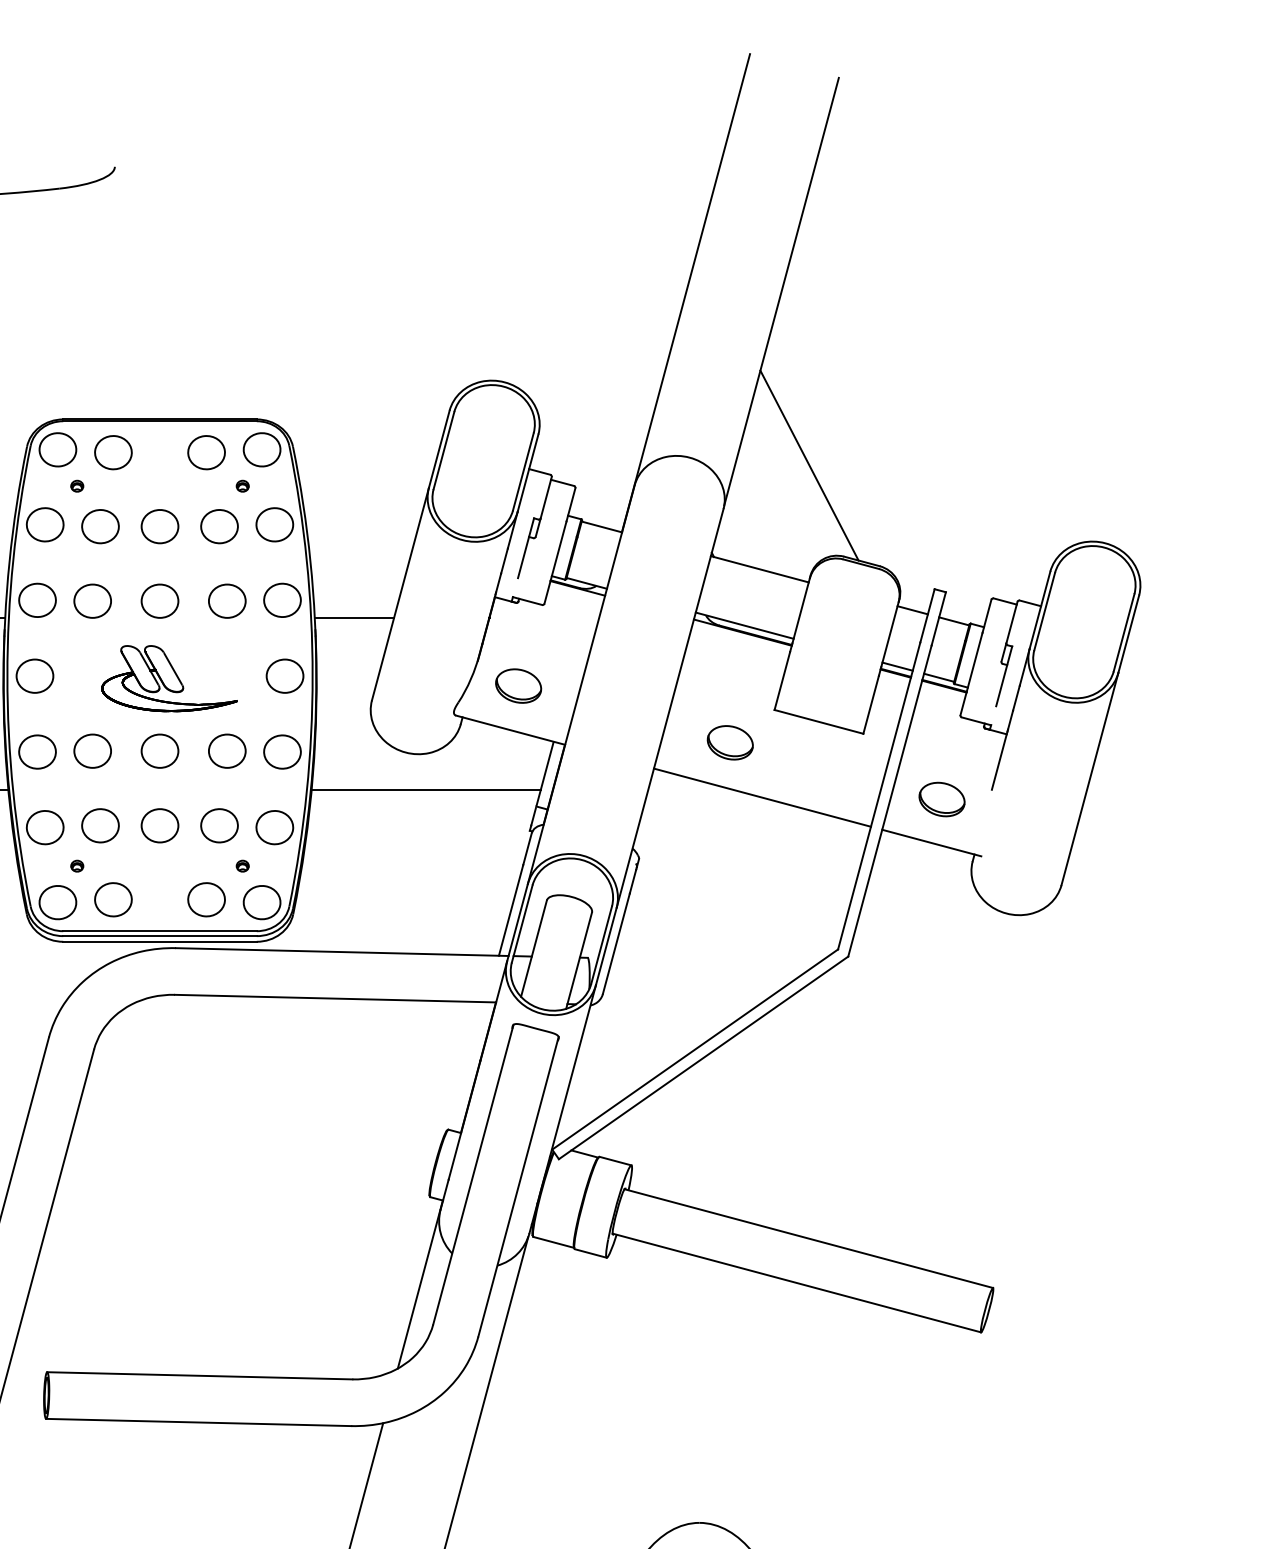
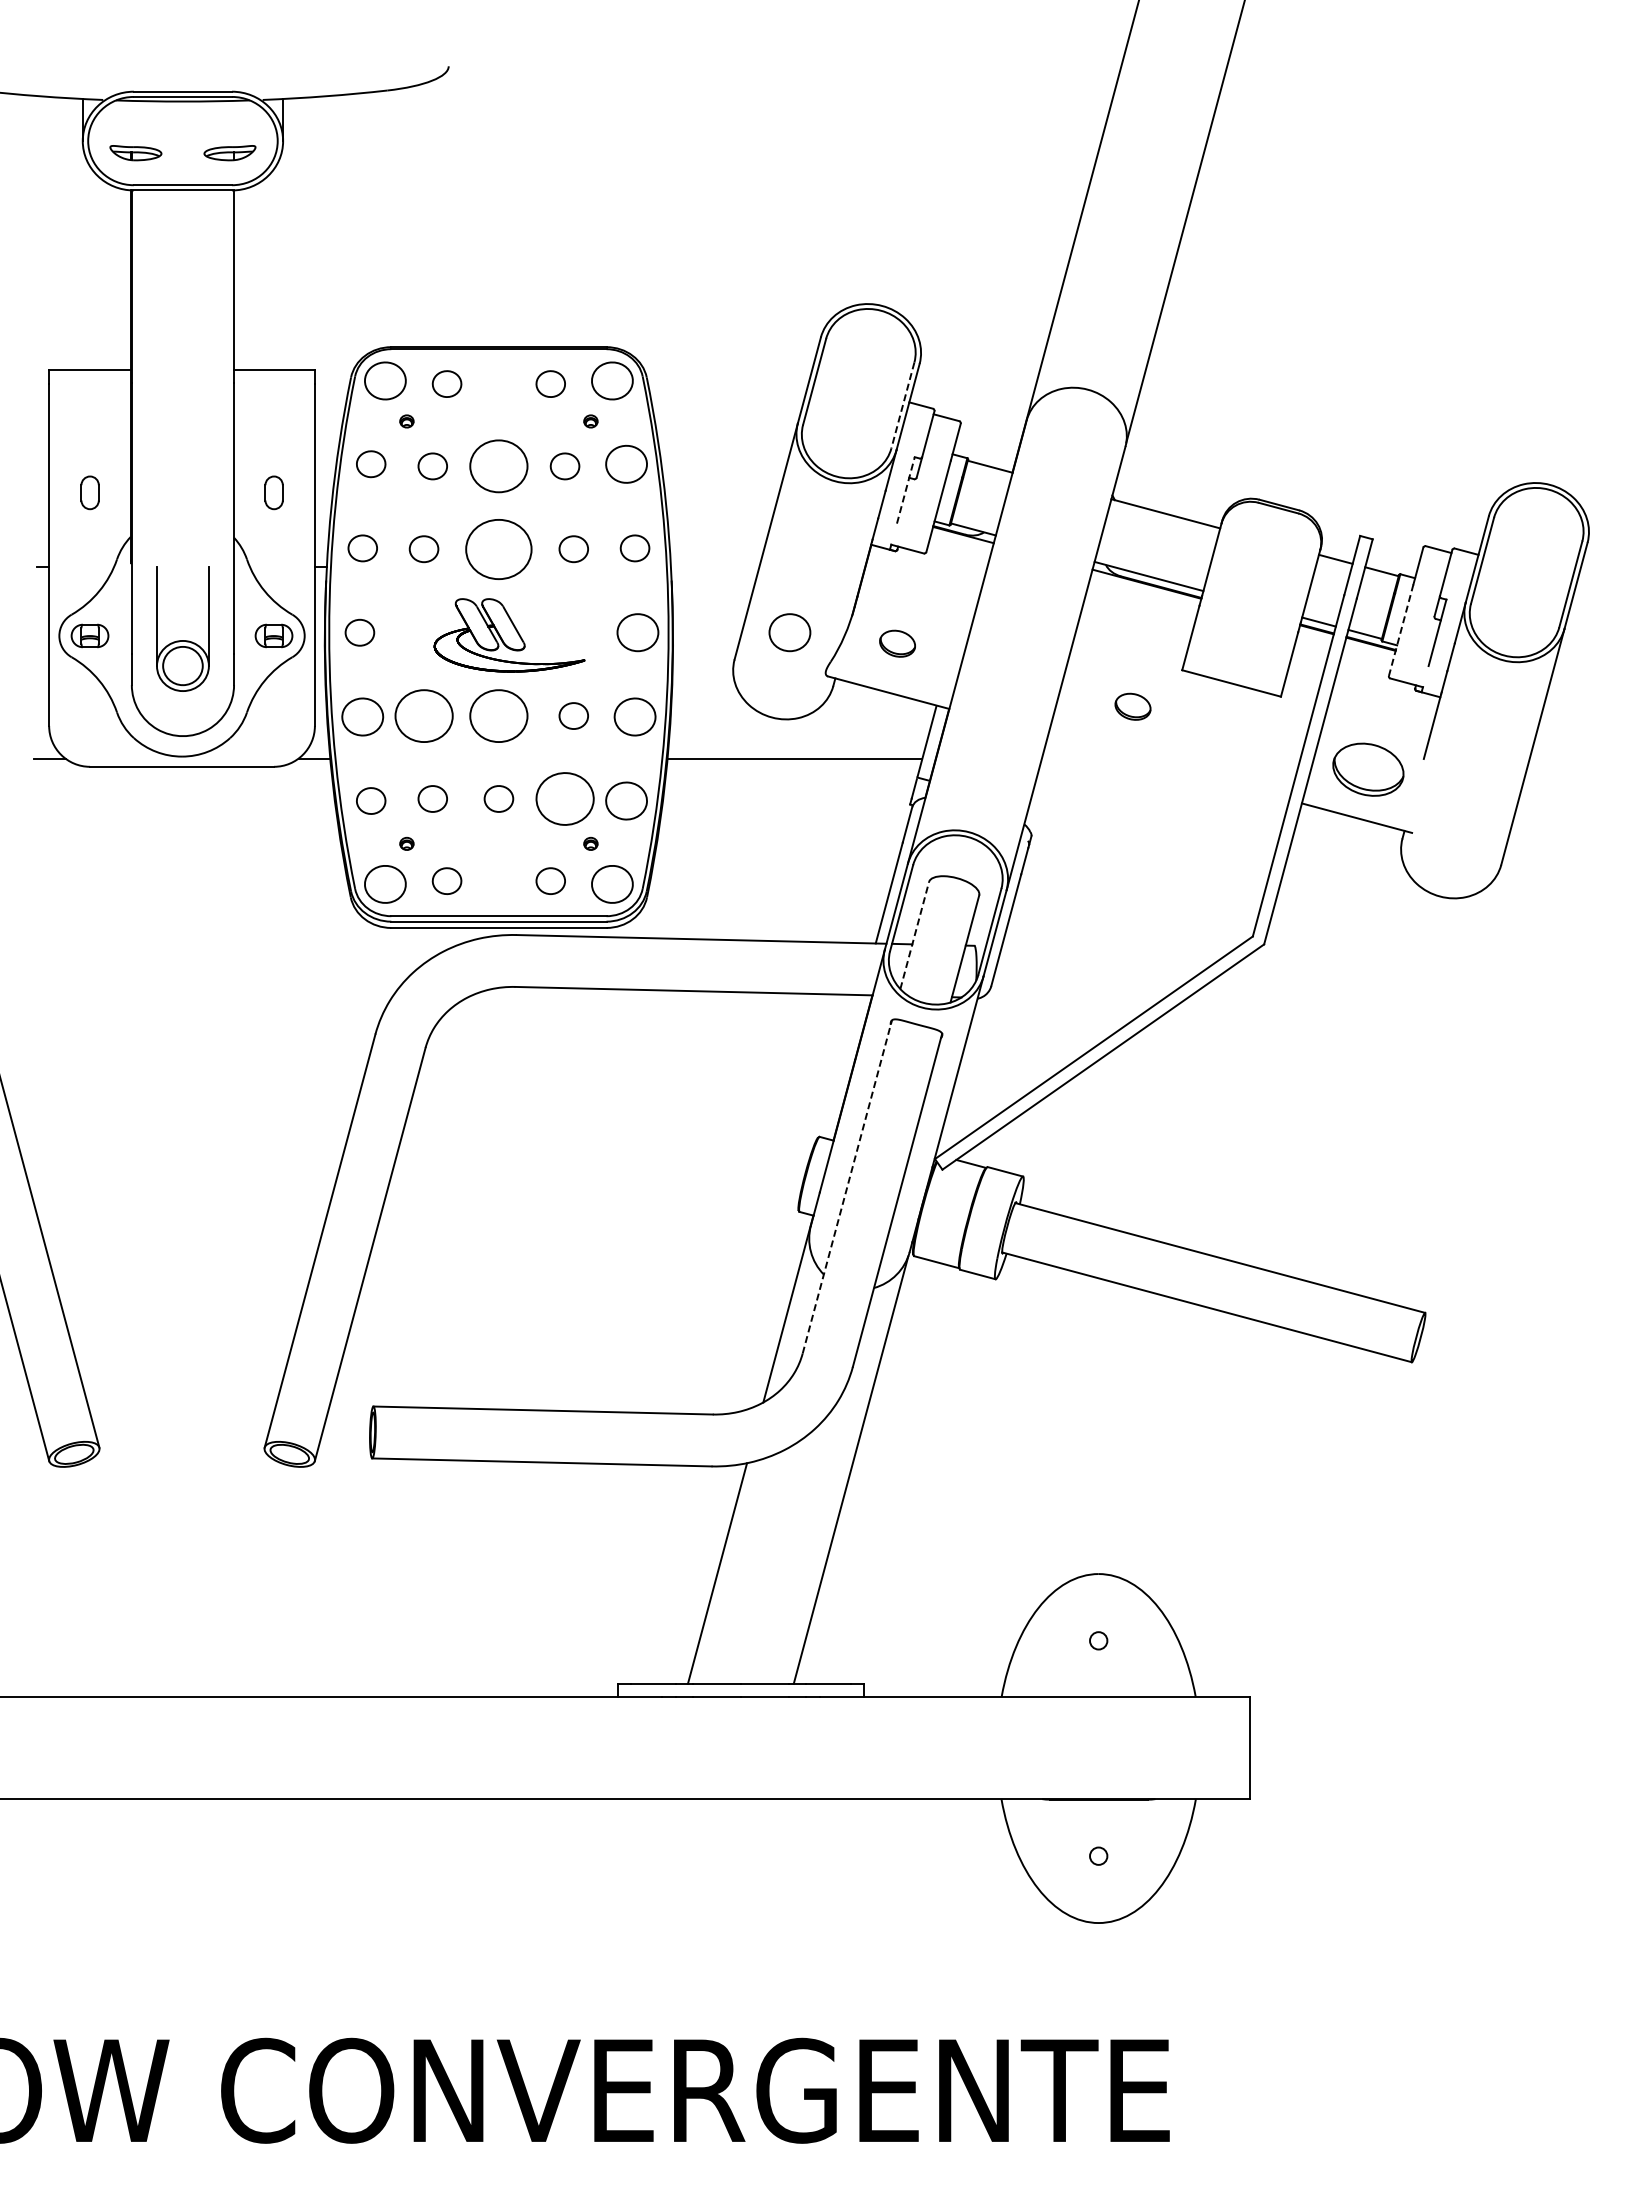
part: (112, 452) -> (446, 383), size x0.7
part: (206, 452) -> (550, 383), size x0.7
line: (809, 465) -> (1220, 398), removed
line: (523, 471) -> (902, 405), solid -> dashed
part: (44, 524) -> (370, 463), size x0.7
part: (100, 526) -> (432, 466), size x0.7
part: (159, 526) -> (498, 466), size x1.4
part: (219, 526) -> (564, 466), size x0.7
line: (526, 547) -> (906, 489), solid -> dashed
part: (37, 600) -> (362, 548), size x0.7
part: (92, 600) -> (423, 548), size x0.7
part: (159, 600) -> (498, 548), size x1.6
part: (227, 600) -> (573, 548), size x0.7
part: (281, 600) -> (634, 548), size x0.7
line: (354, 617) -> (715, 567), removed
line: (971, 674) -> (1401, 630), solid -> dashed
part: (34, 676) -> (359, 632), size x0.7
part: (421, 676) -> (789, 632), added
part: (518, 685) -> (897, 643), size x0.7
part: (729, 742) -> (1132, 706), size x0.7
part: (92, 750) -> (423, 715), size x1.4
part: (159, 750) -> (498, 715), size x1.4
part: (227, 750) -> (573, 715), size x0.7
line: (762, 797) -> (1168, 767), removed
part: (942, 799) -> (1368, 769), size x1.4
part: (100, 825) -> (432, 798), size x0.7
part: (159, 825) -> (498, 798), size x0.7
part: (219, 825) -> (564, 798), size x1.4
part: (44, 827) -> (370, 800), size x0.7
part: (112, 899) -> (446, 880), size x0.7
part: (206, 899) -> (550, 880), size x0.7
line: (533, 948) -> (914, 935), solid -> dashed
line: (473, 1174) -> (847, 1186), solid -> dashed

